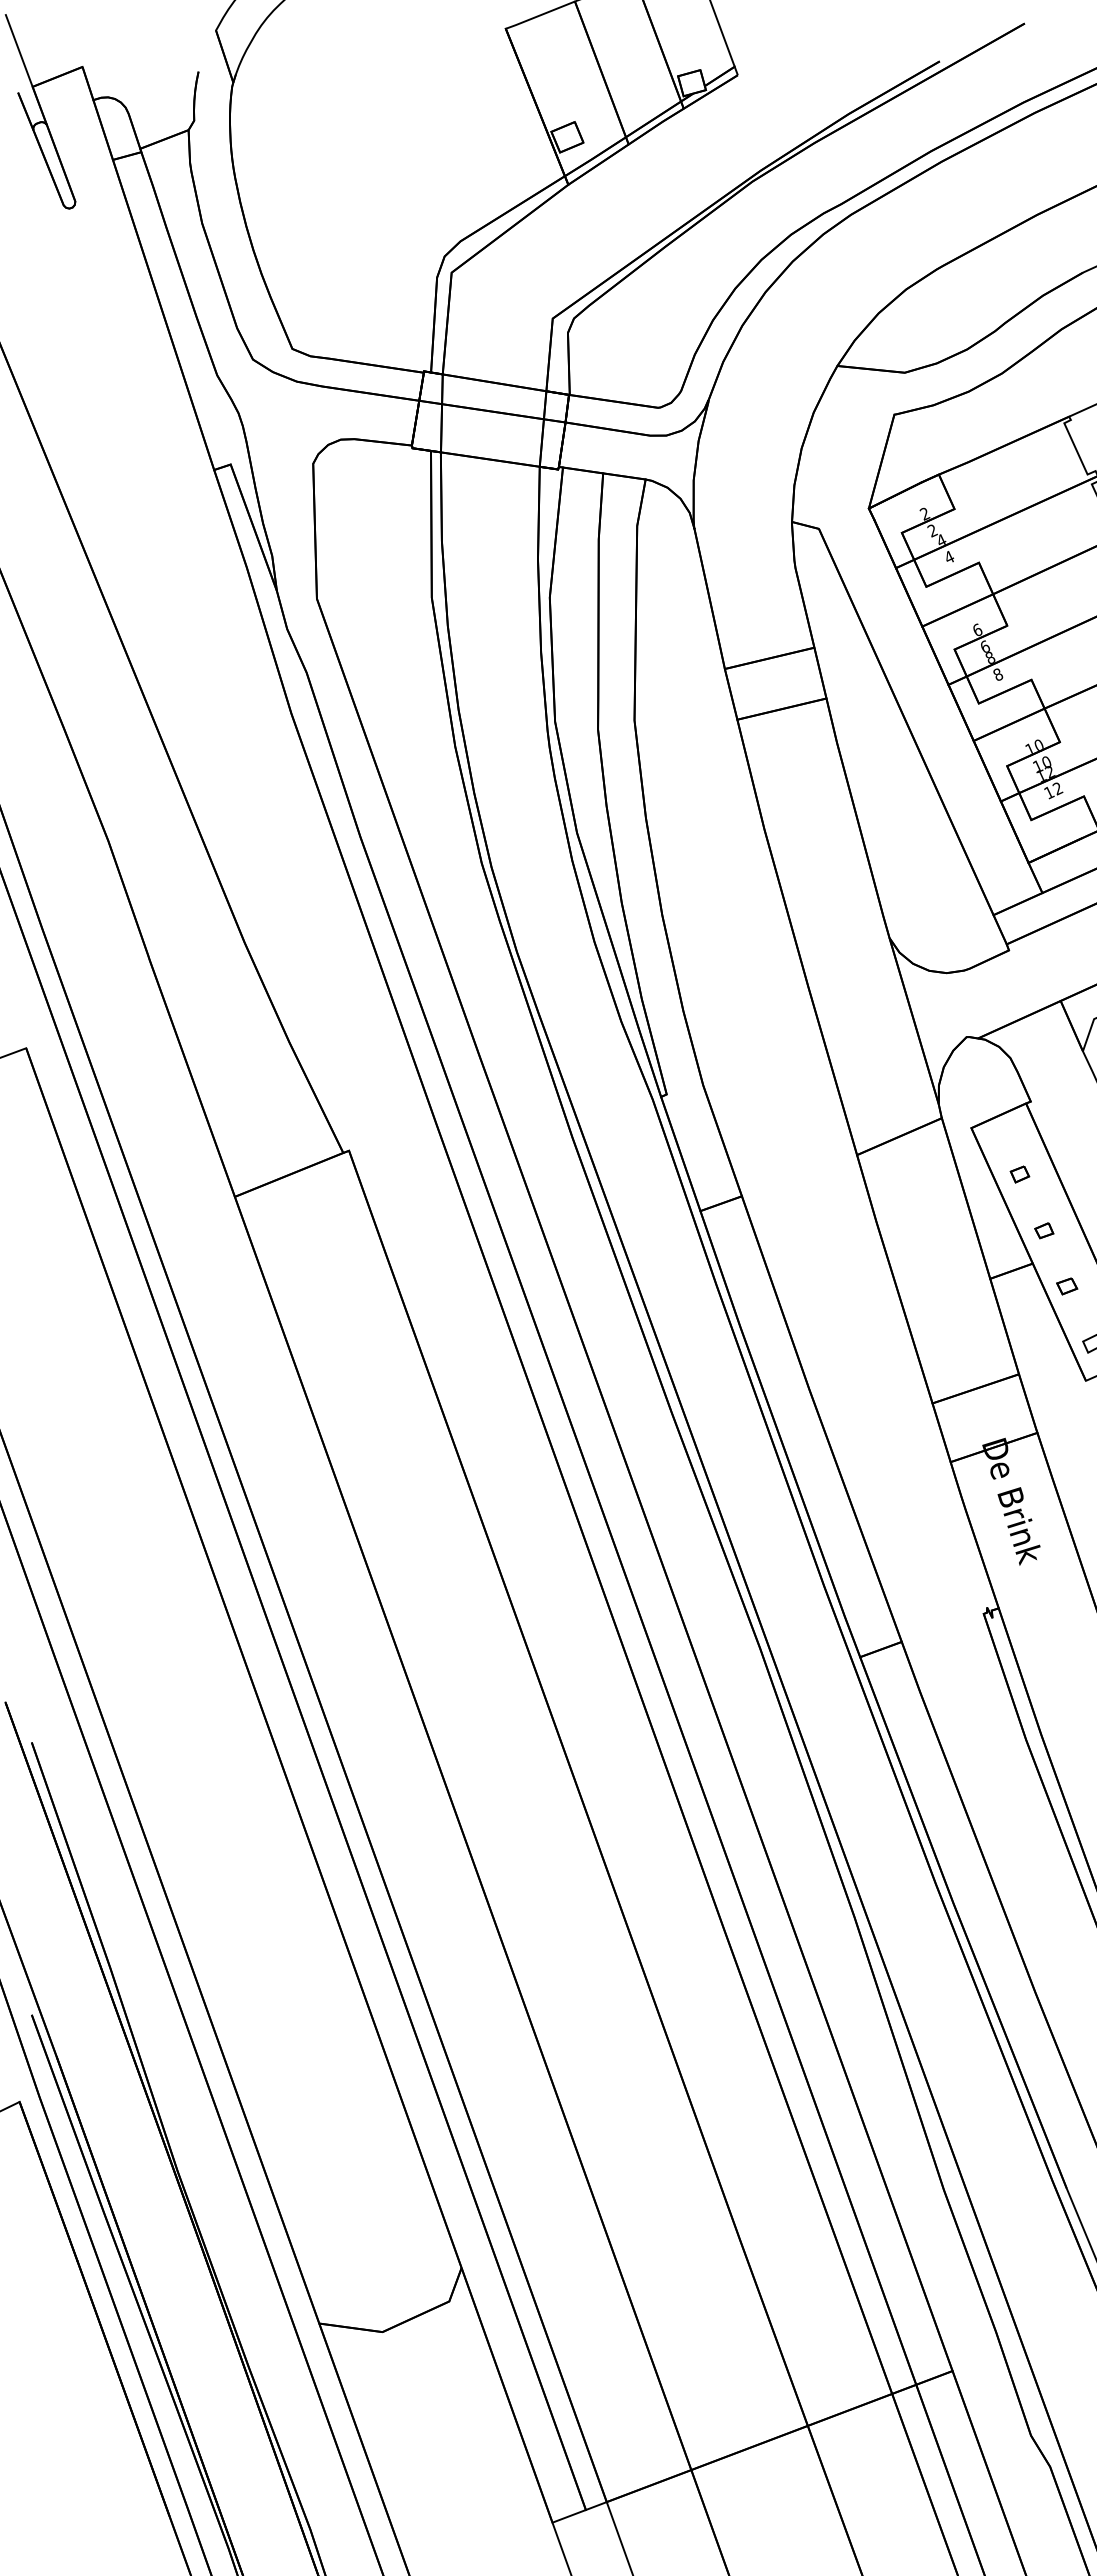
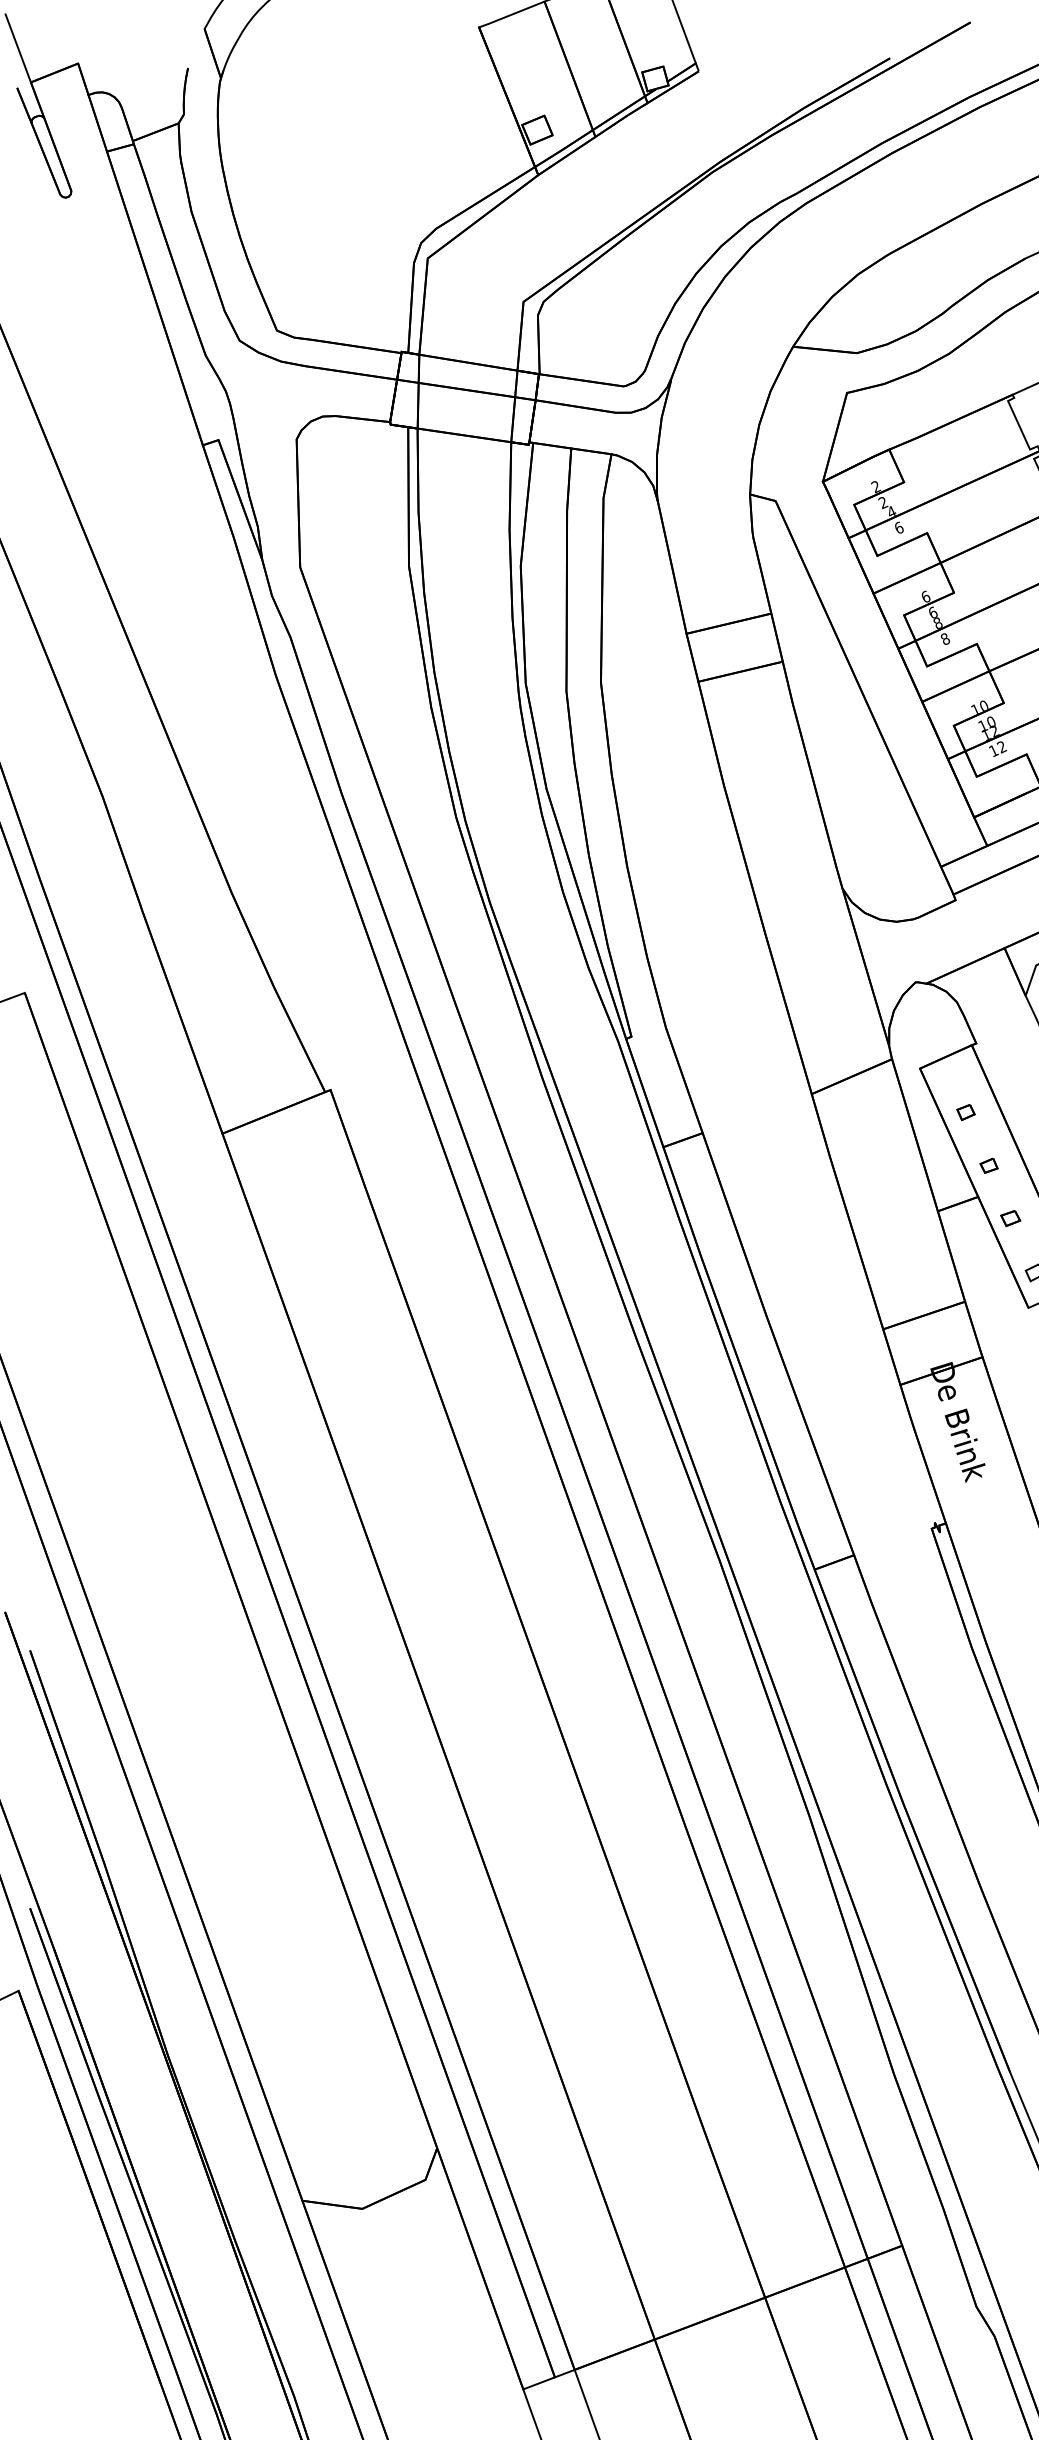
text: (949, 556) -> (899, 527), 4 -> 6

